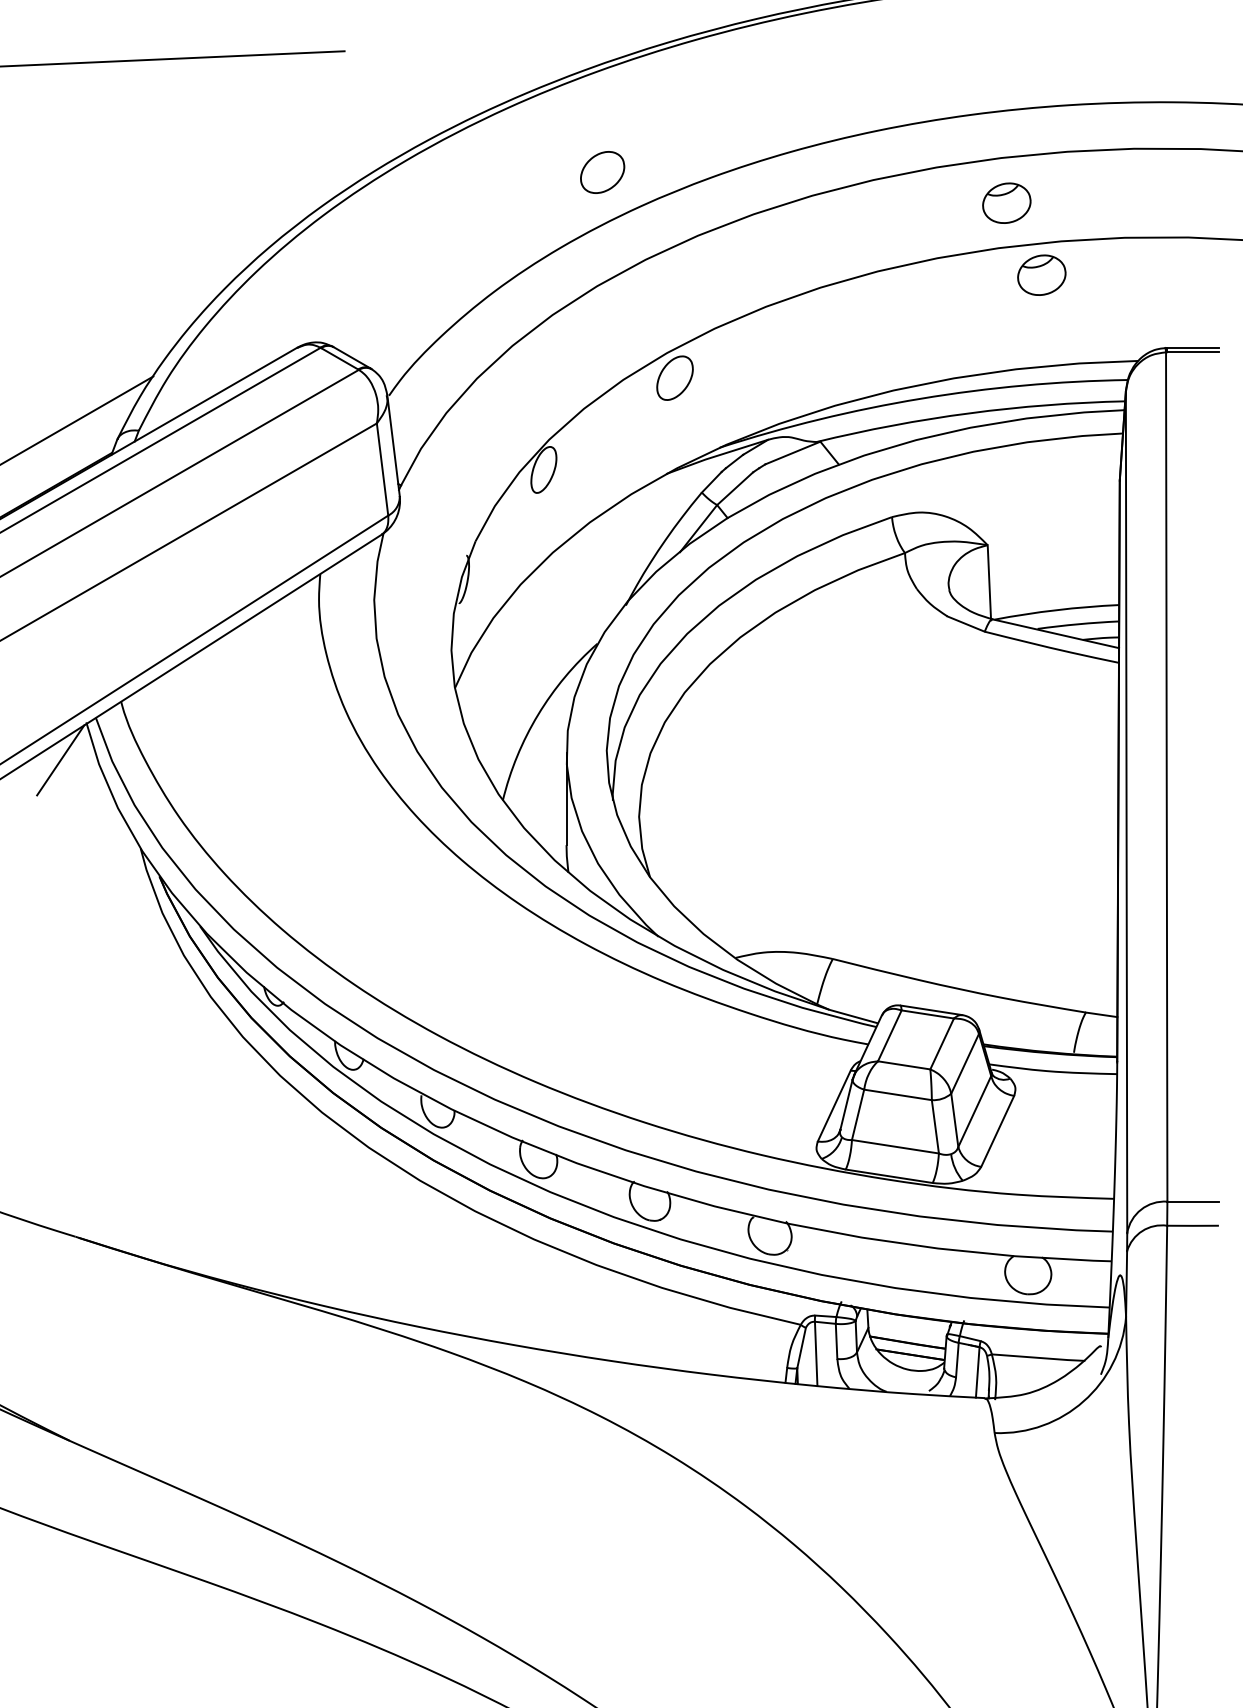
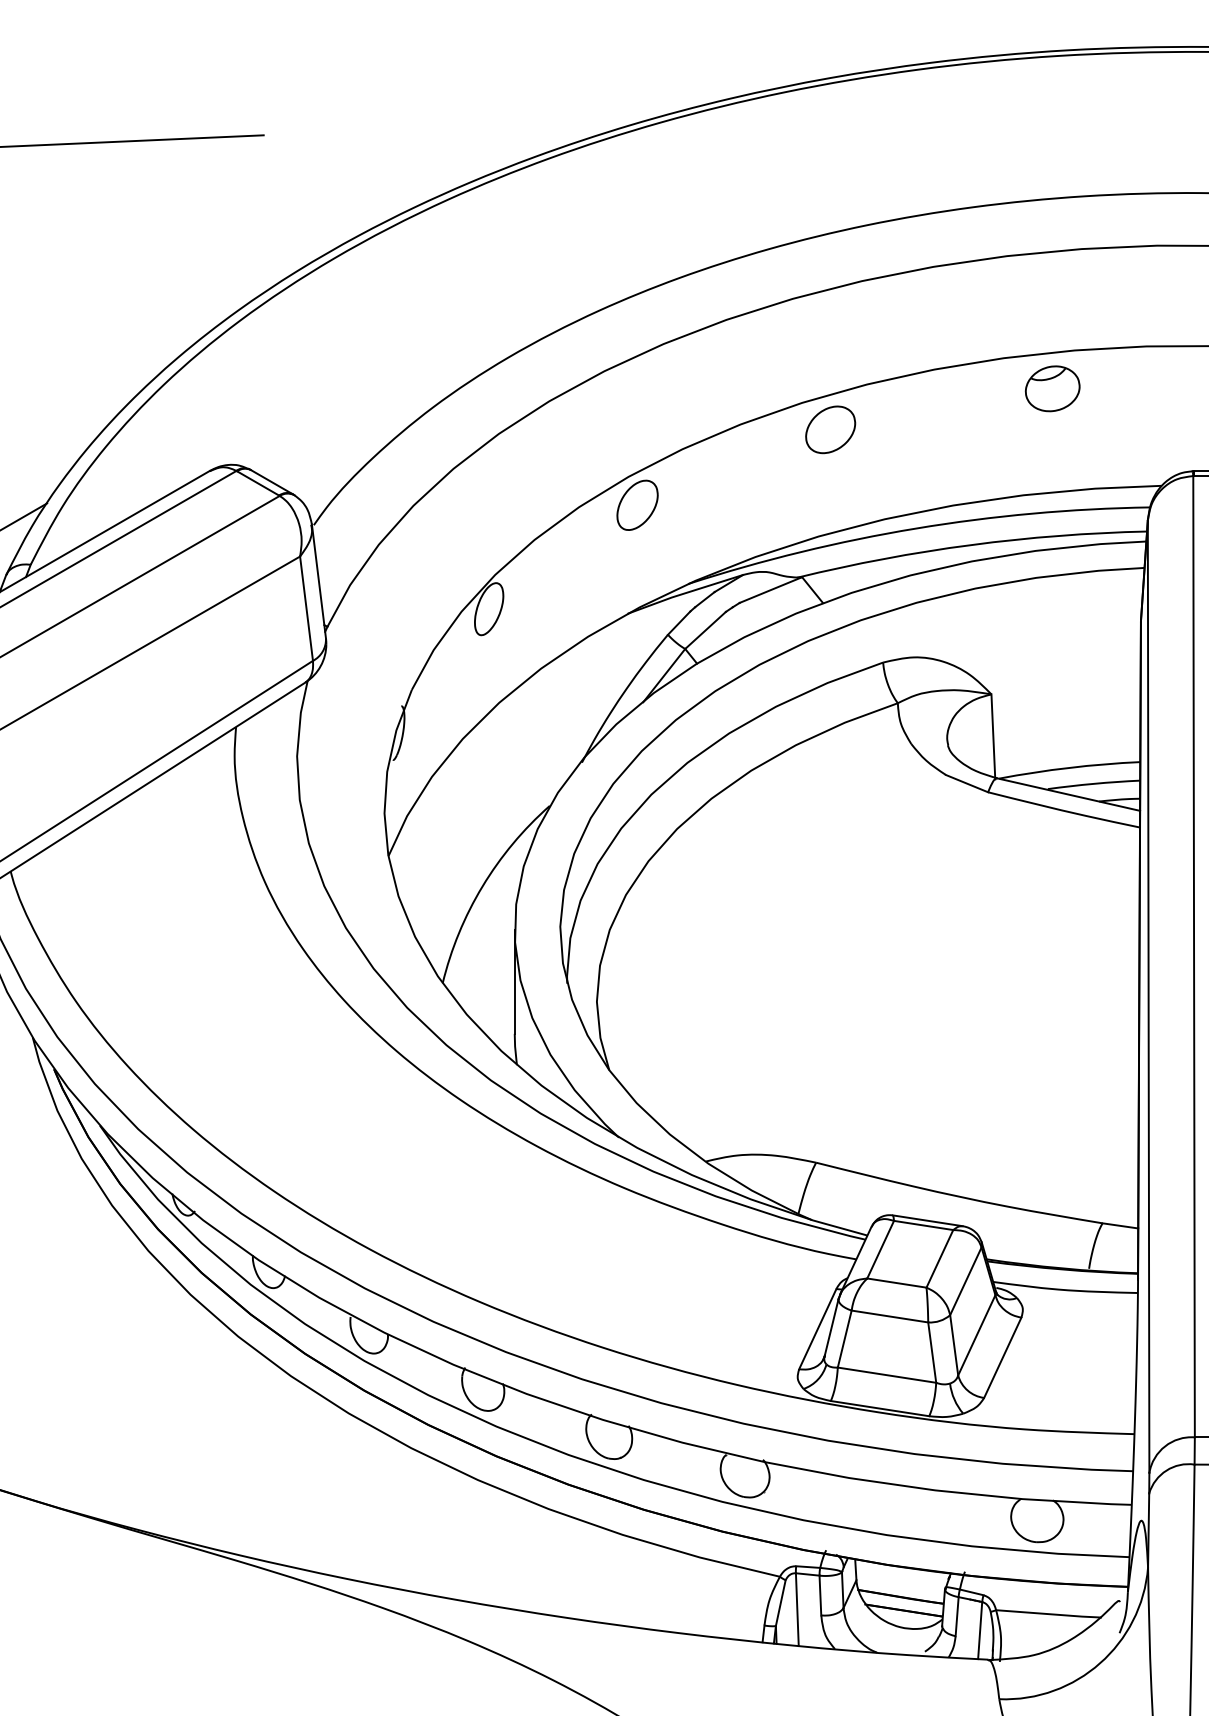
part: (602, 172) -> (830, 429), moved
part: (1006, 202) -> (1012, 306), removed

